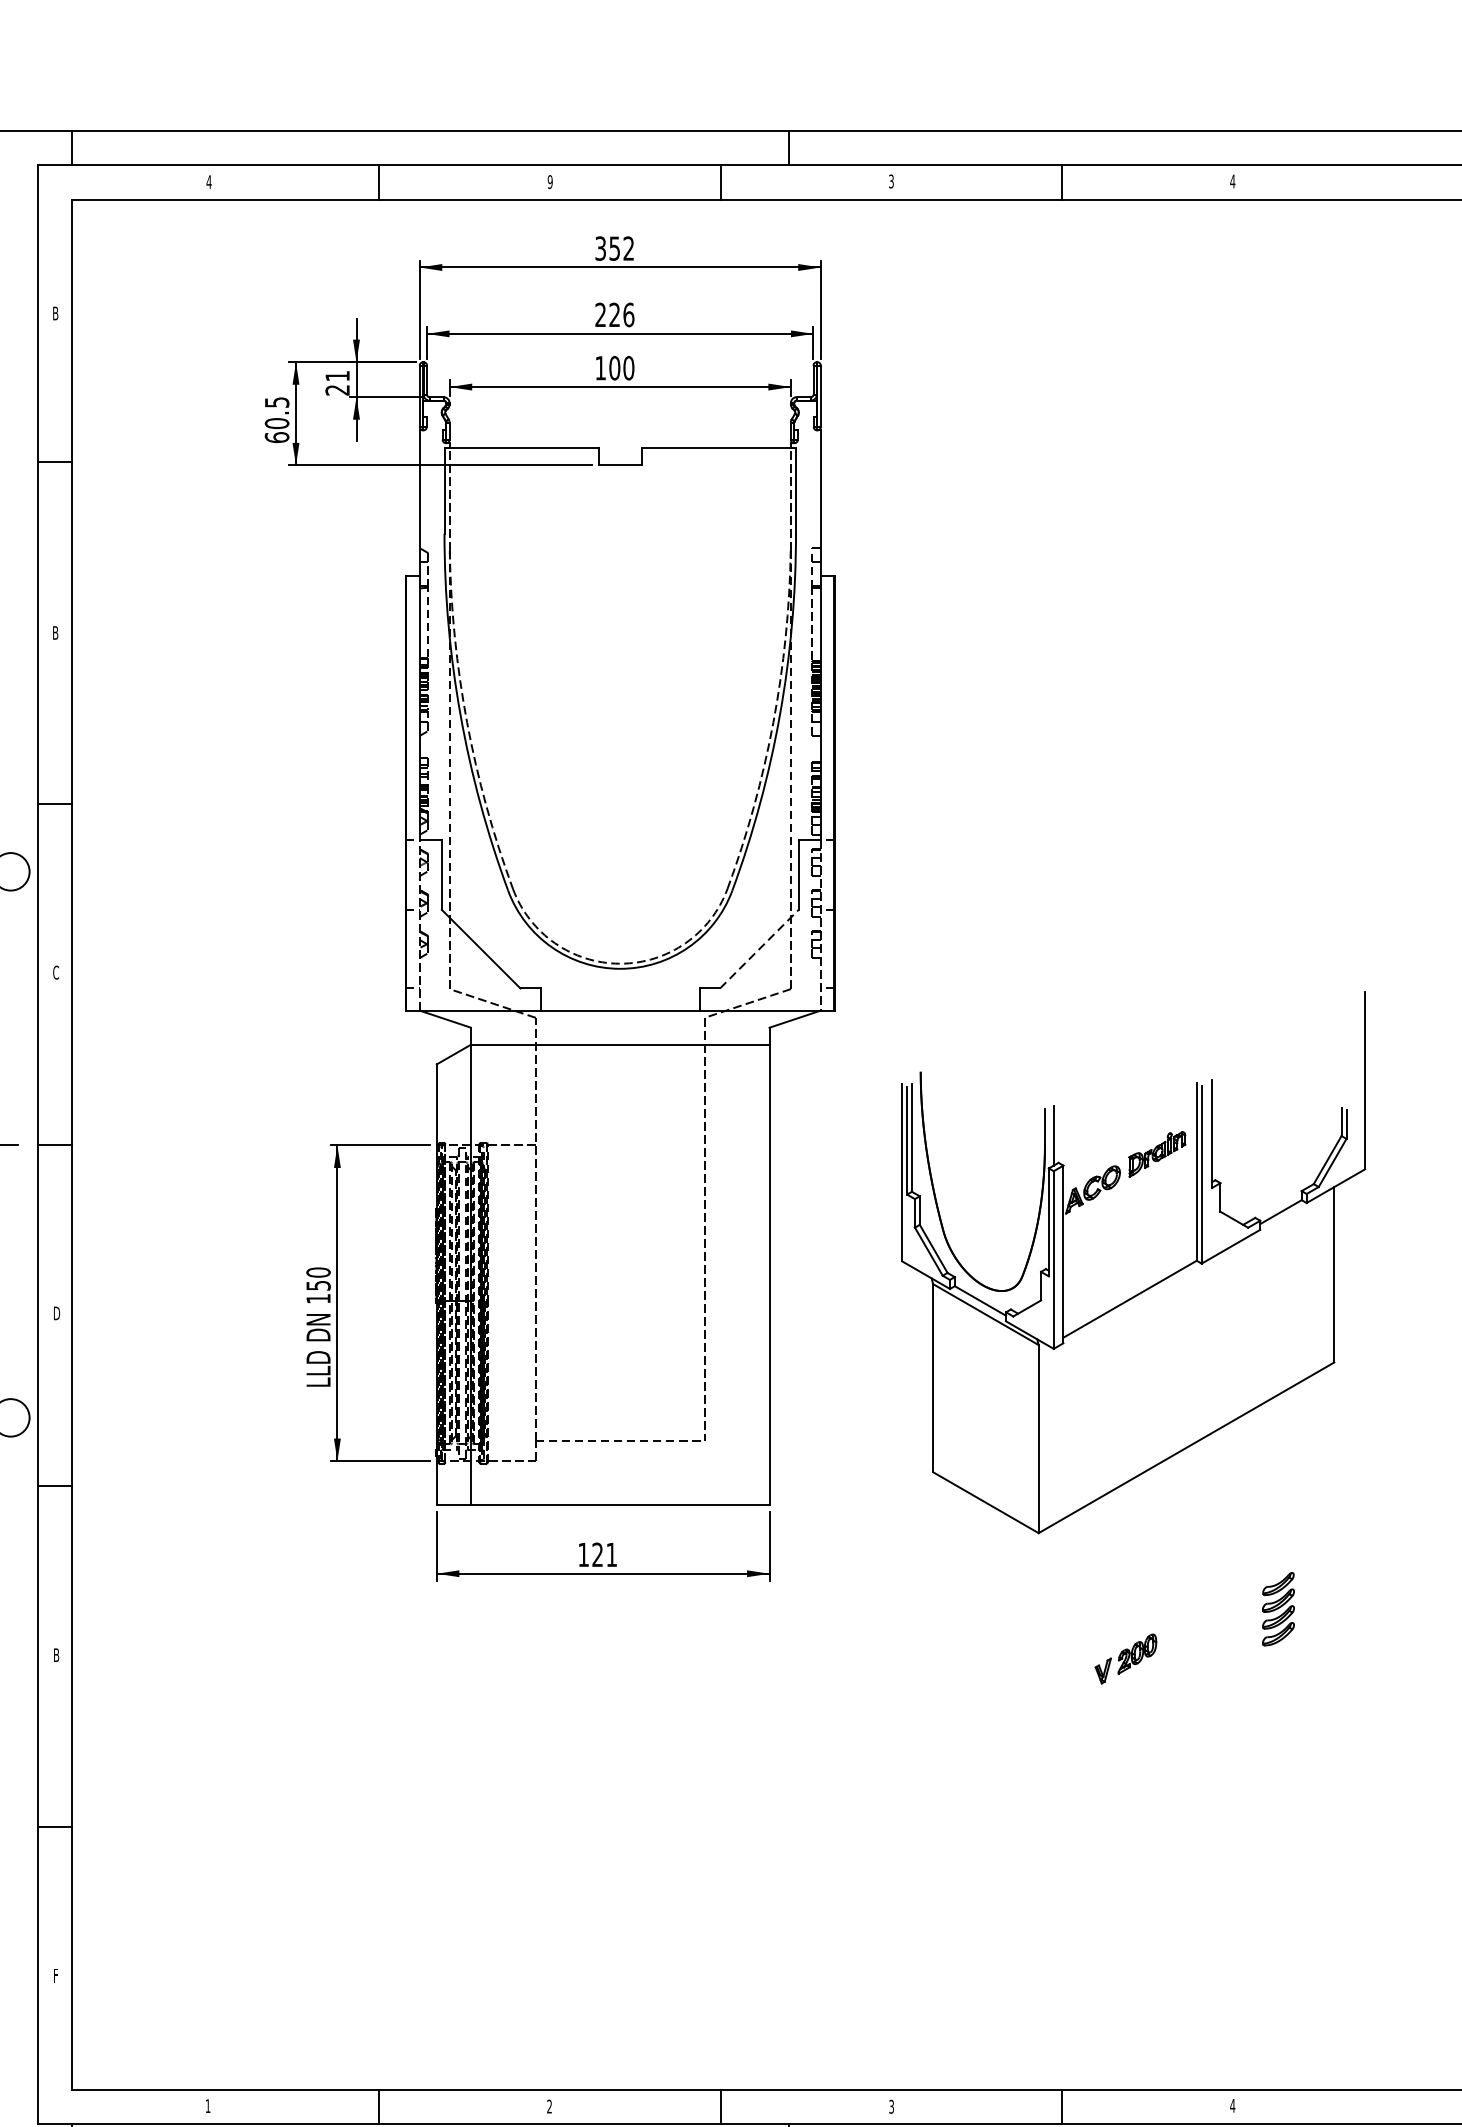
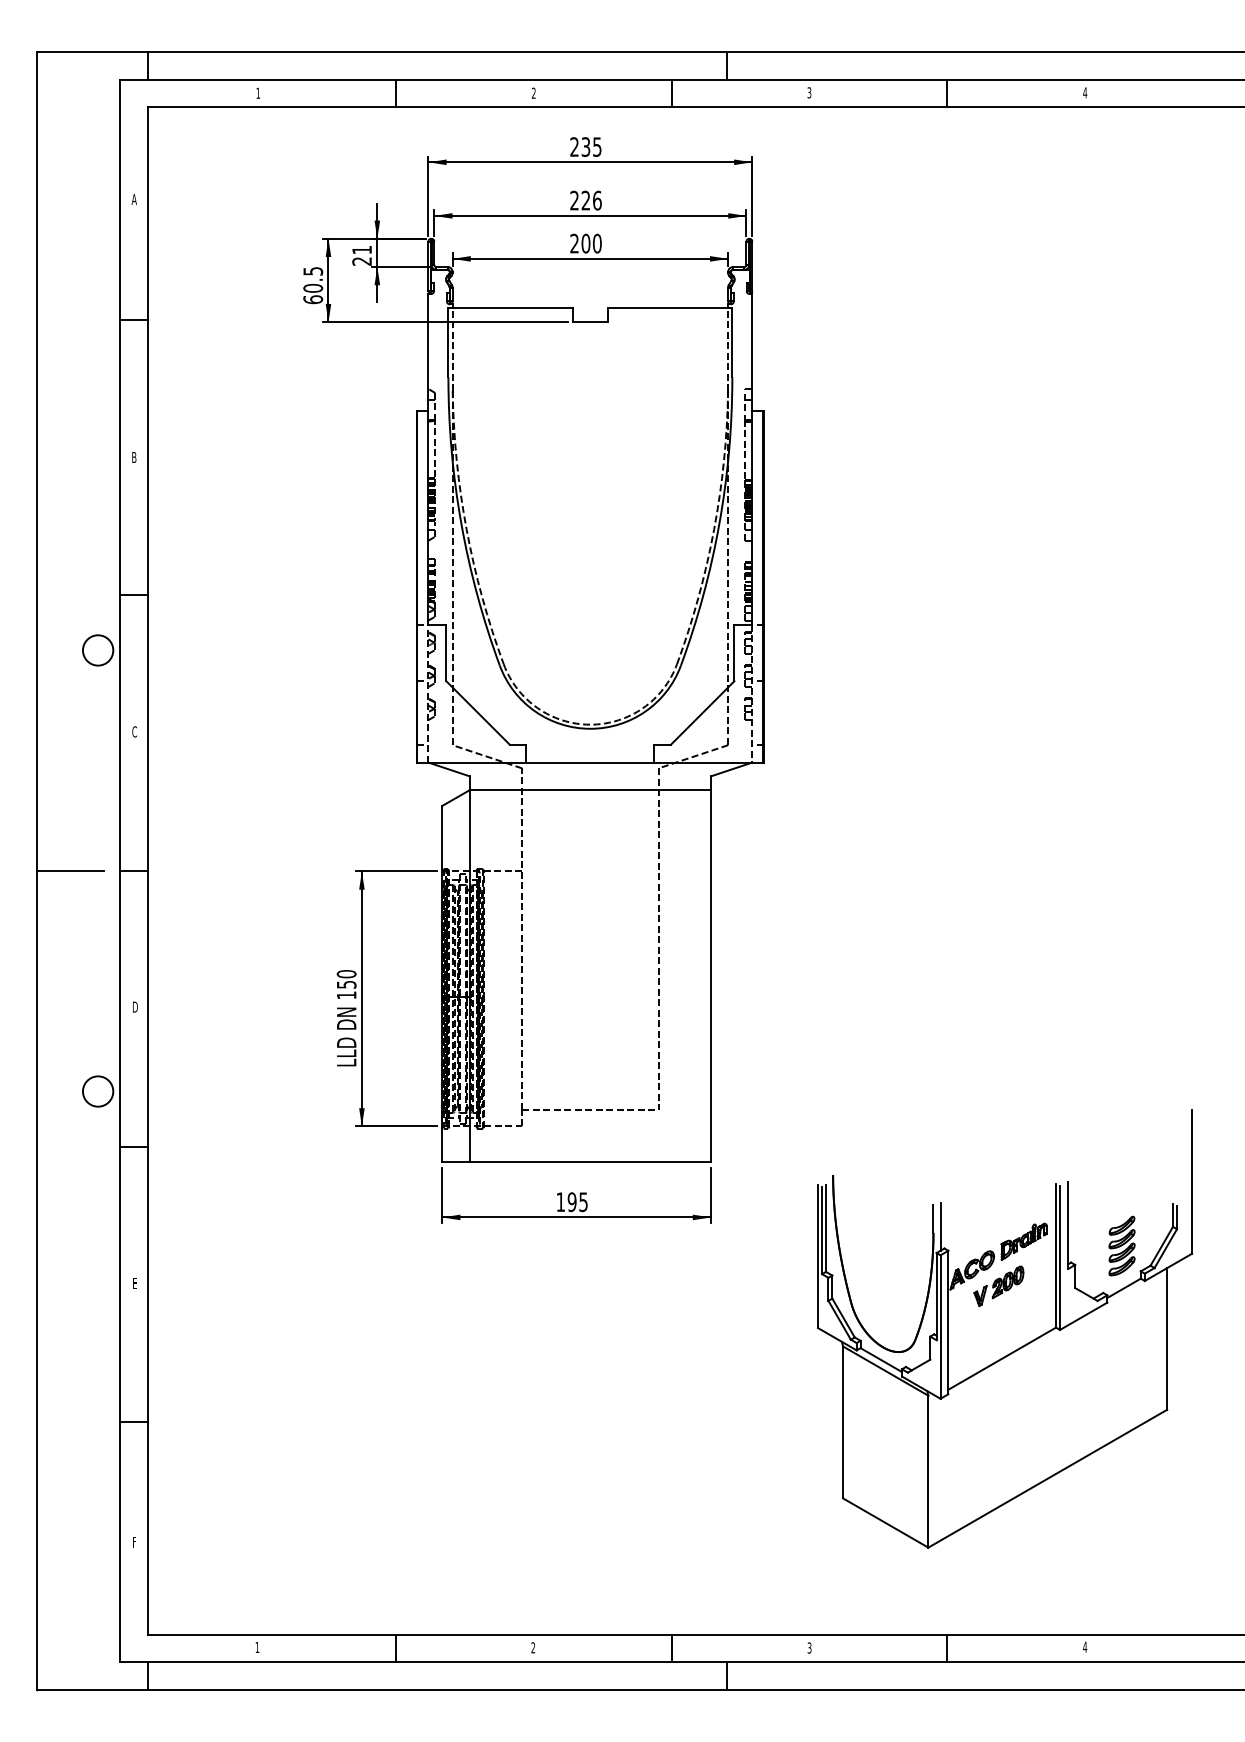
text: (209, 181) -> (258, 92), 4 -> 1
text: (549, 182) -> (533, 93), 9 -> 2
text: (614, 247) -> (585, 146), 352 -> 235
text: (54, 313) -> (133, 199), B -> A
text: (600, 368) -> (574, 243), 100 -> 200
line: (759, 948) -> (702, 712), dashed -> solid
part: (1149, 1286) -> (1017, 1348), moved
text: (604, 1555) -> (577, 1202), 121 -> 195
text: (57, 1654) -> (135, 1282), B -> E

